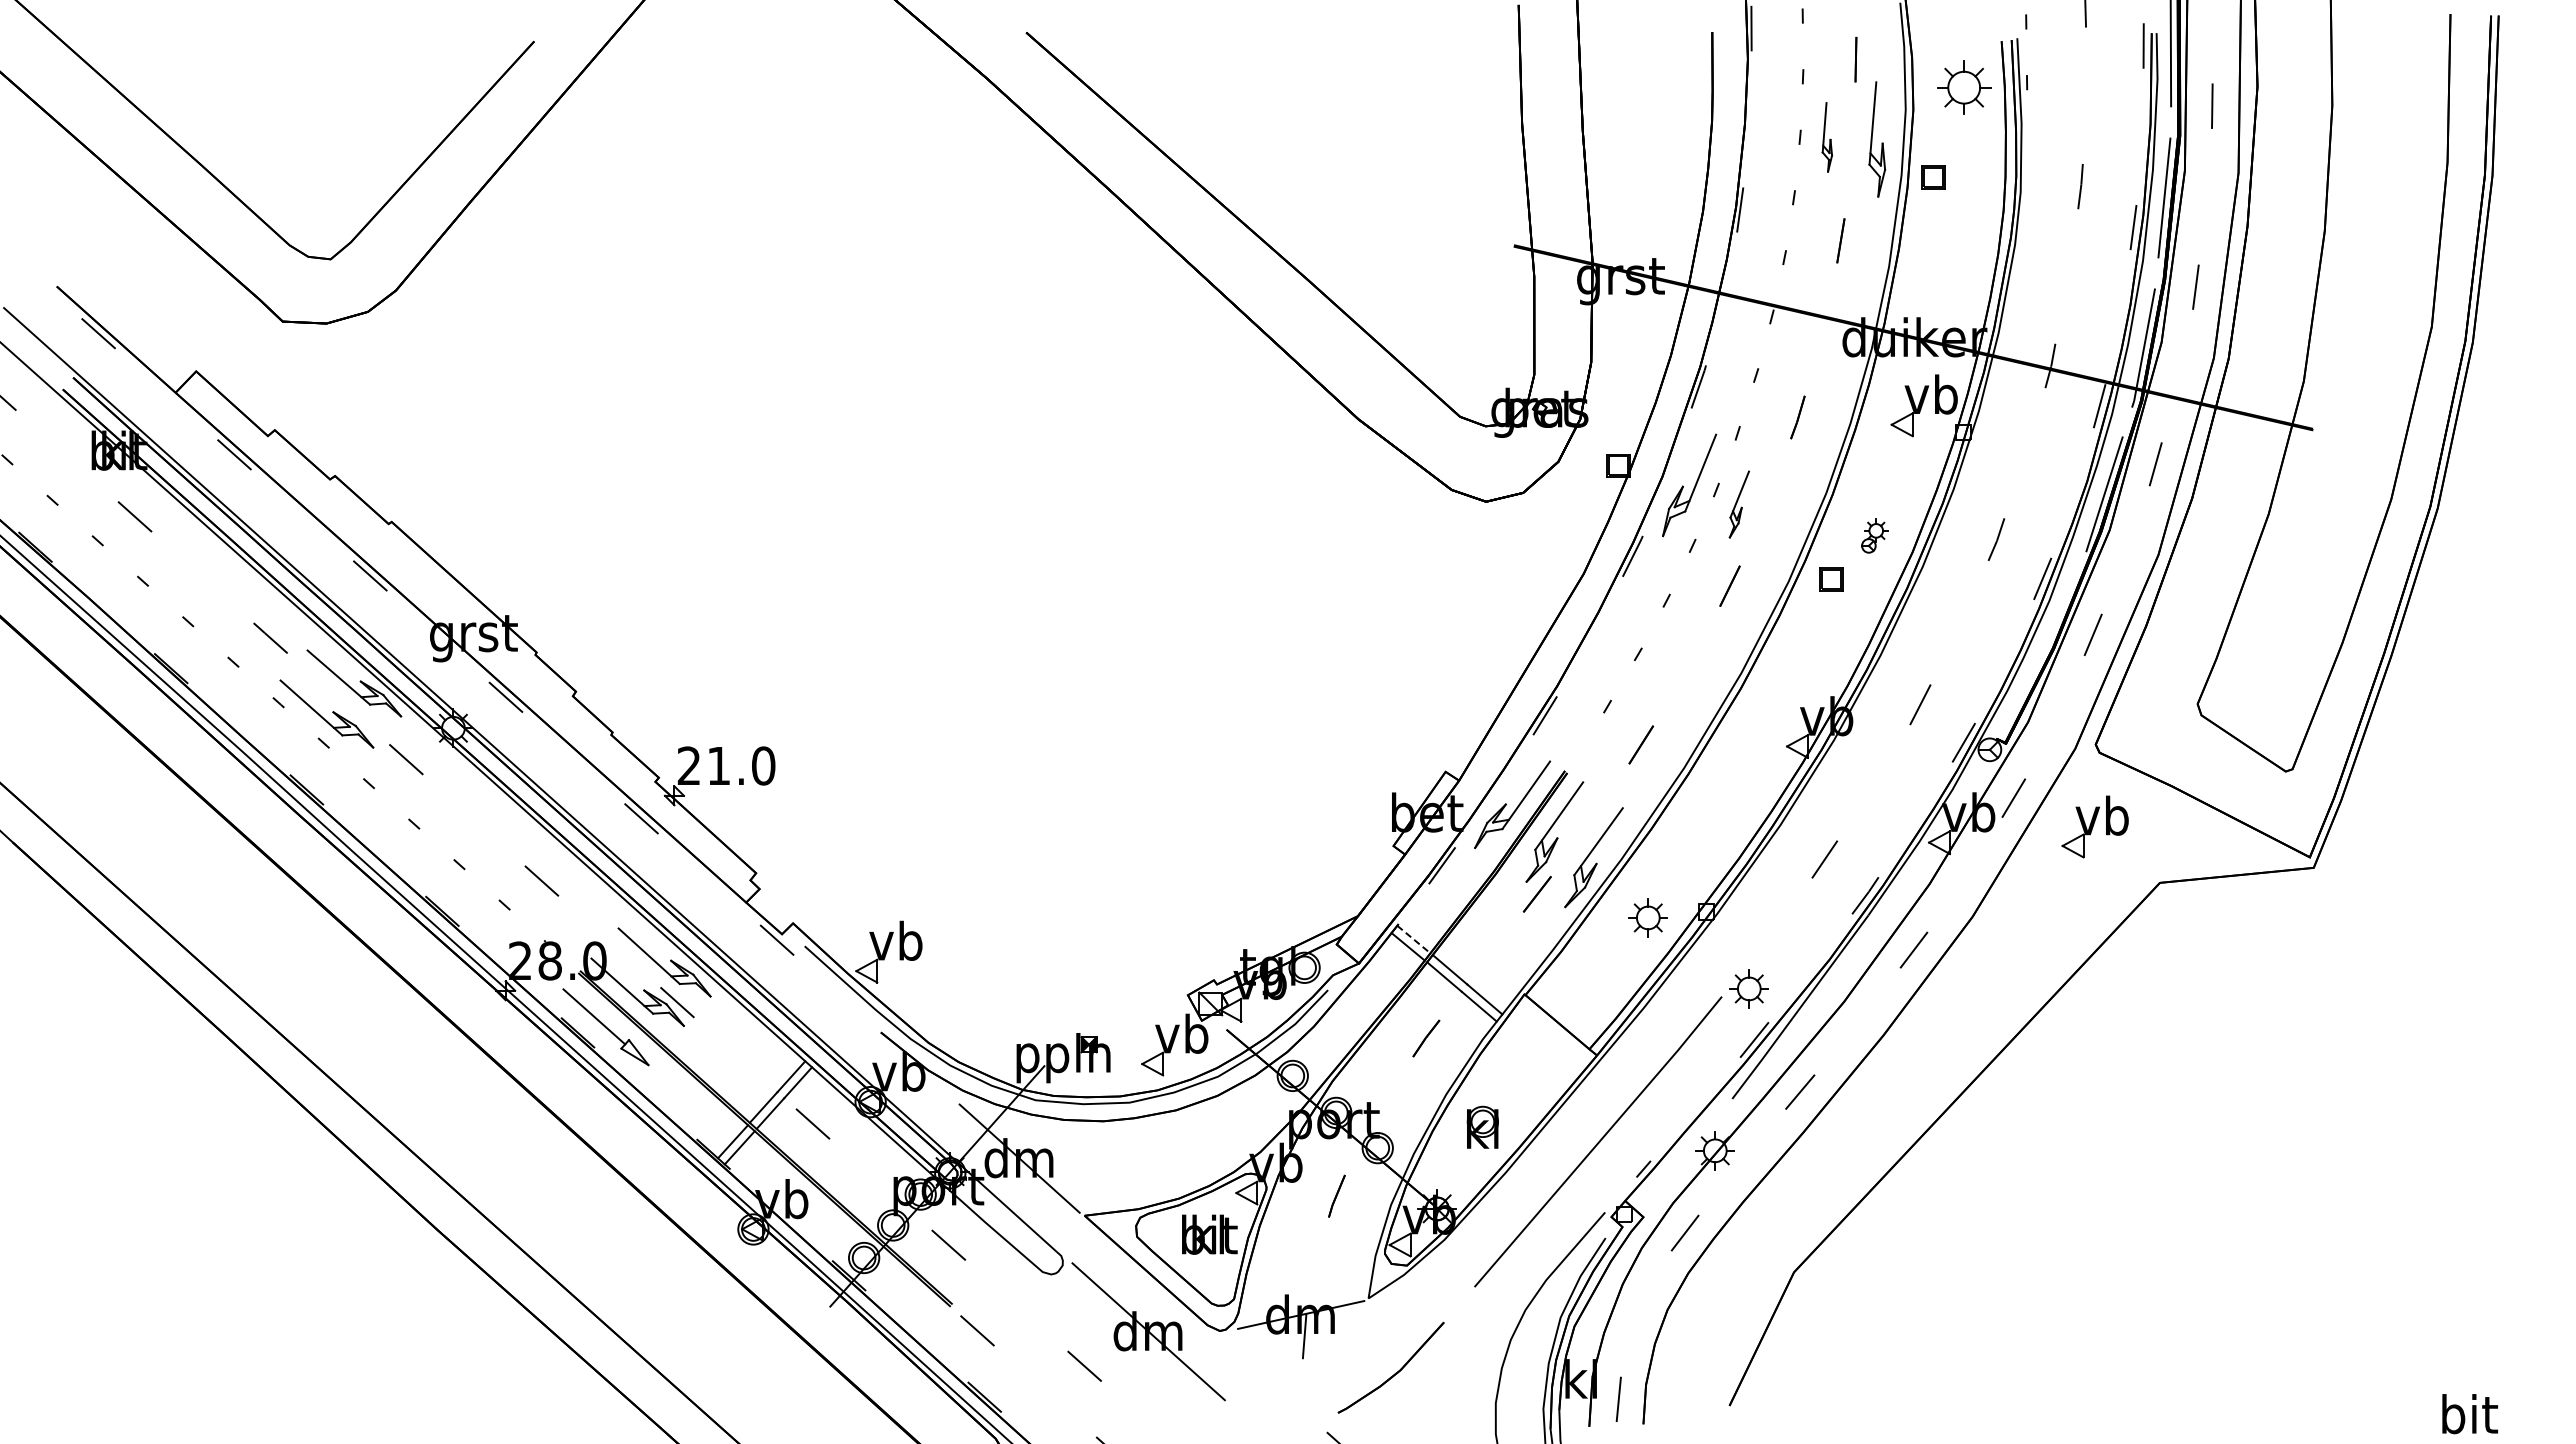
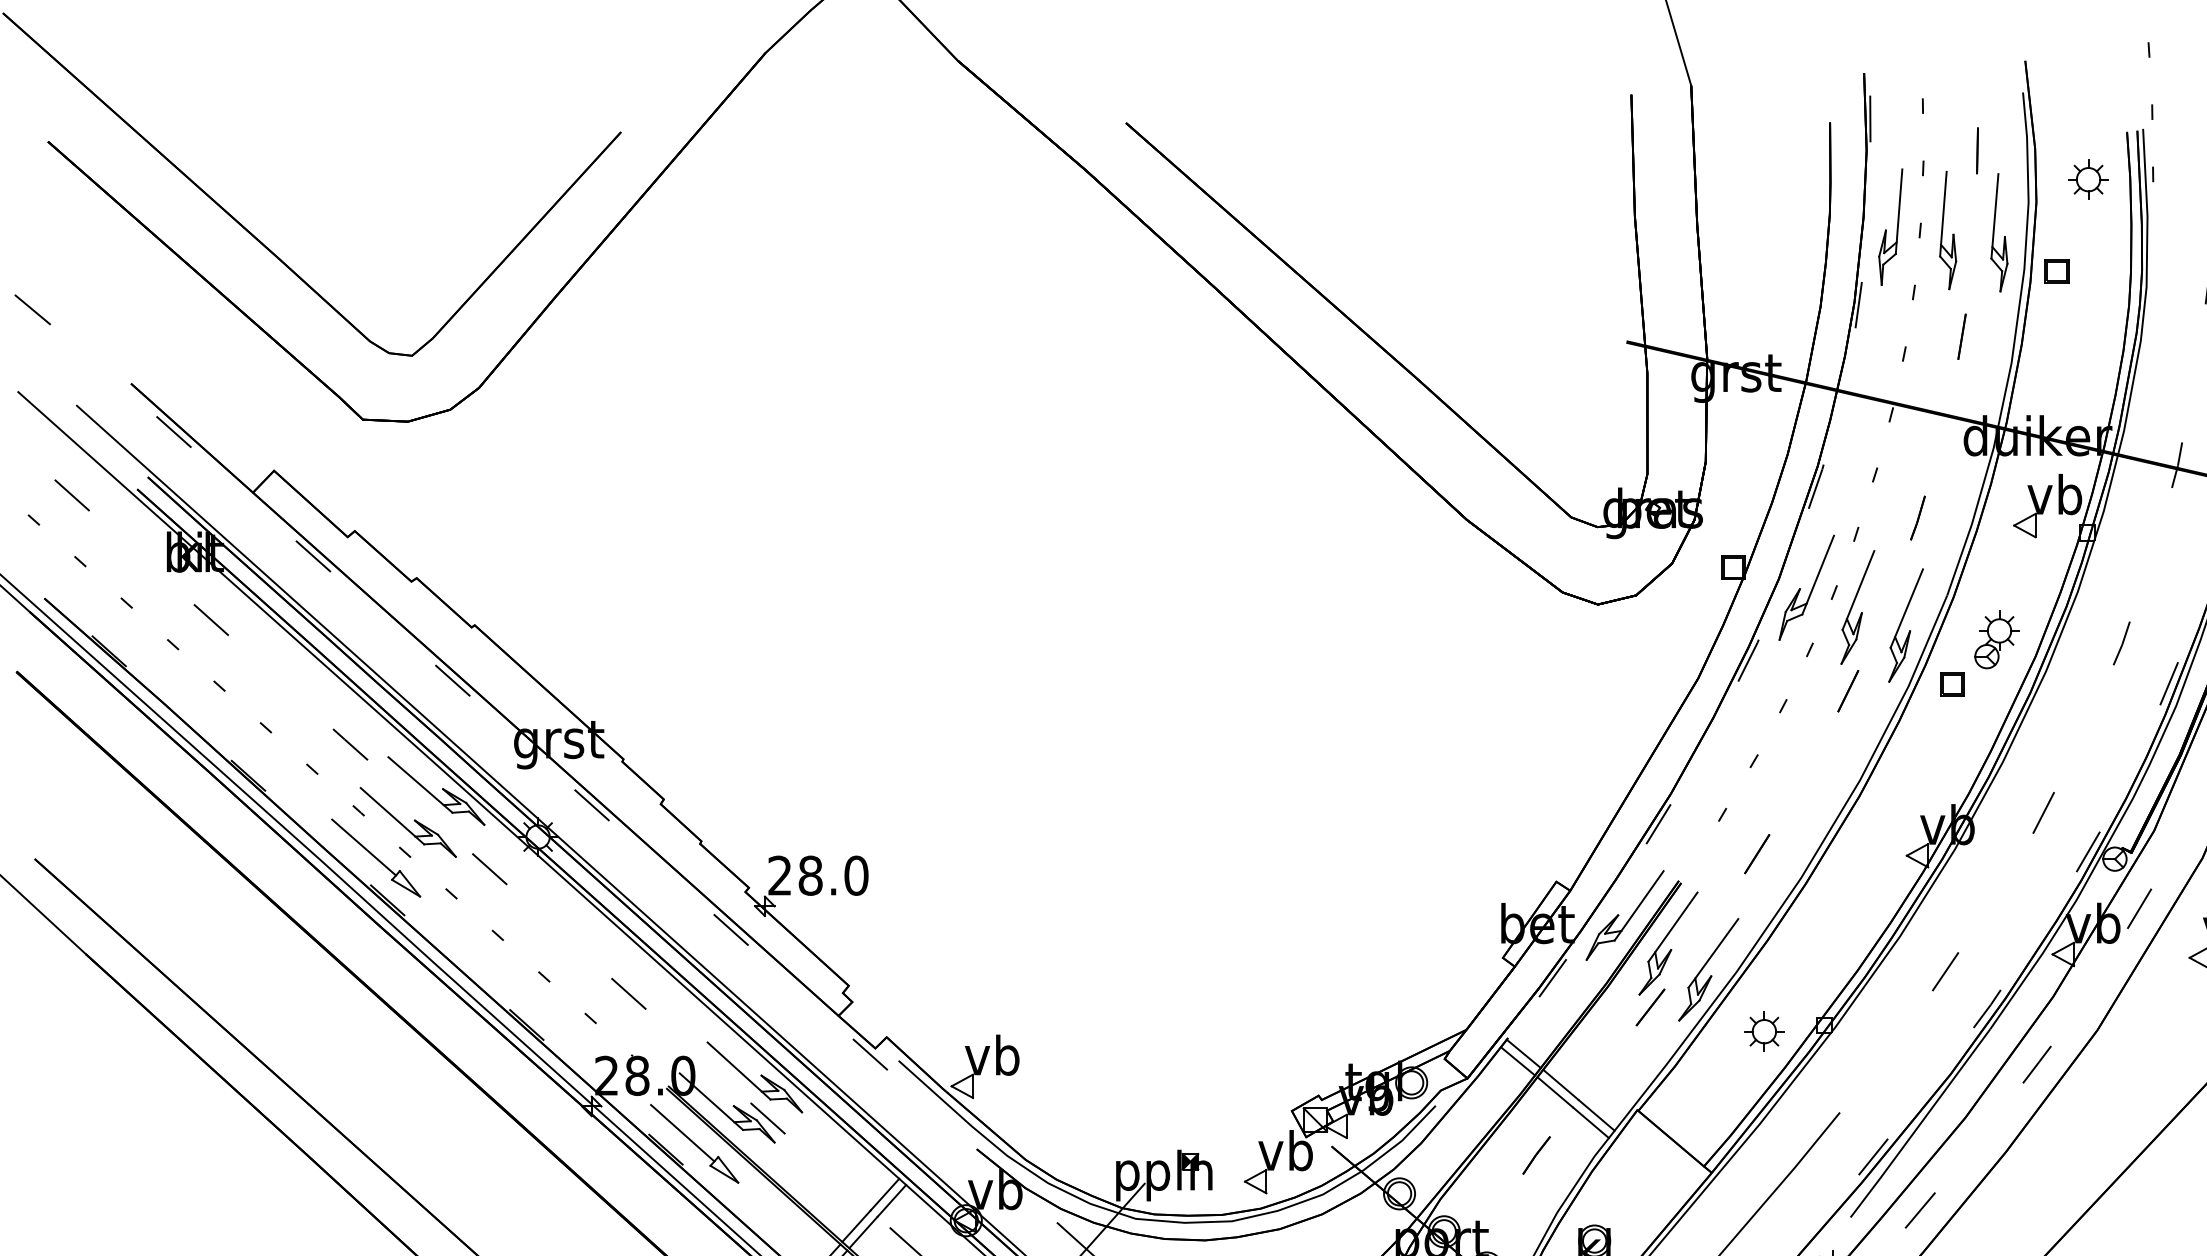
part: (1963, 87) -> (2087, 179), size x0.71
part: (1771, 133) -> (1890, 226), added
part: (1827, 137) -> (1948, 230), size x1.67
part: (1739, 504) -> (1858, 607), size x1.67
part: (1785, 522) -> (1905, 625), added
part: (1874, 535) -> (1996, 639), size x1.67
part: (295, 748) -> (376, 857), added
text: (718, 765) -> (810, 875), 21.0 -> 28.0
line: (1413, 939) -> (1523, 1053), dashed -> solid
part: (1748, 988) -> (1867, 1104), removed

